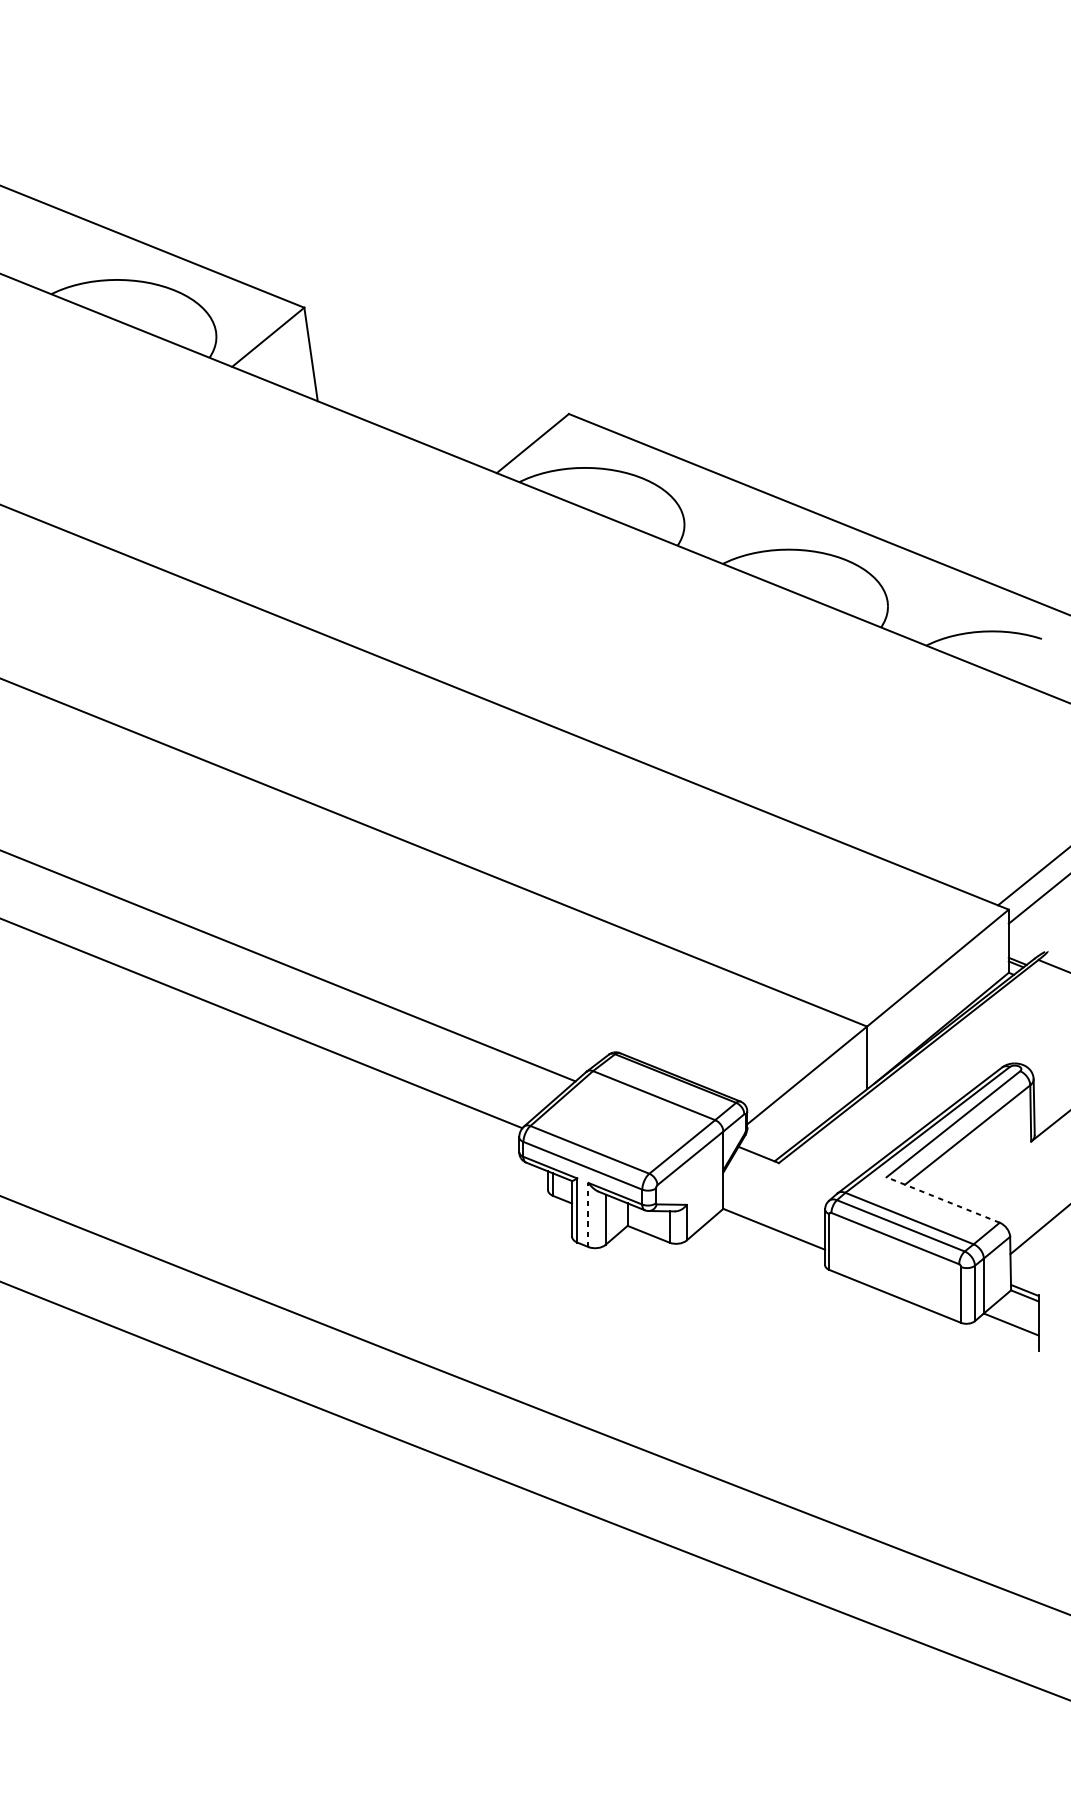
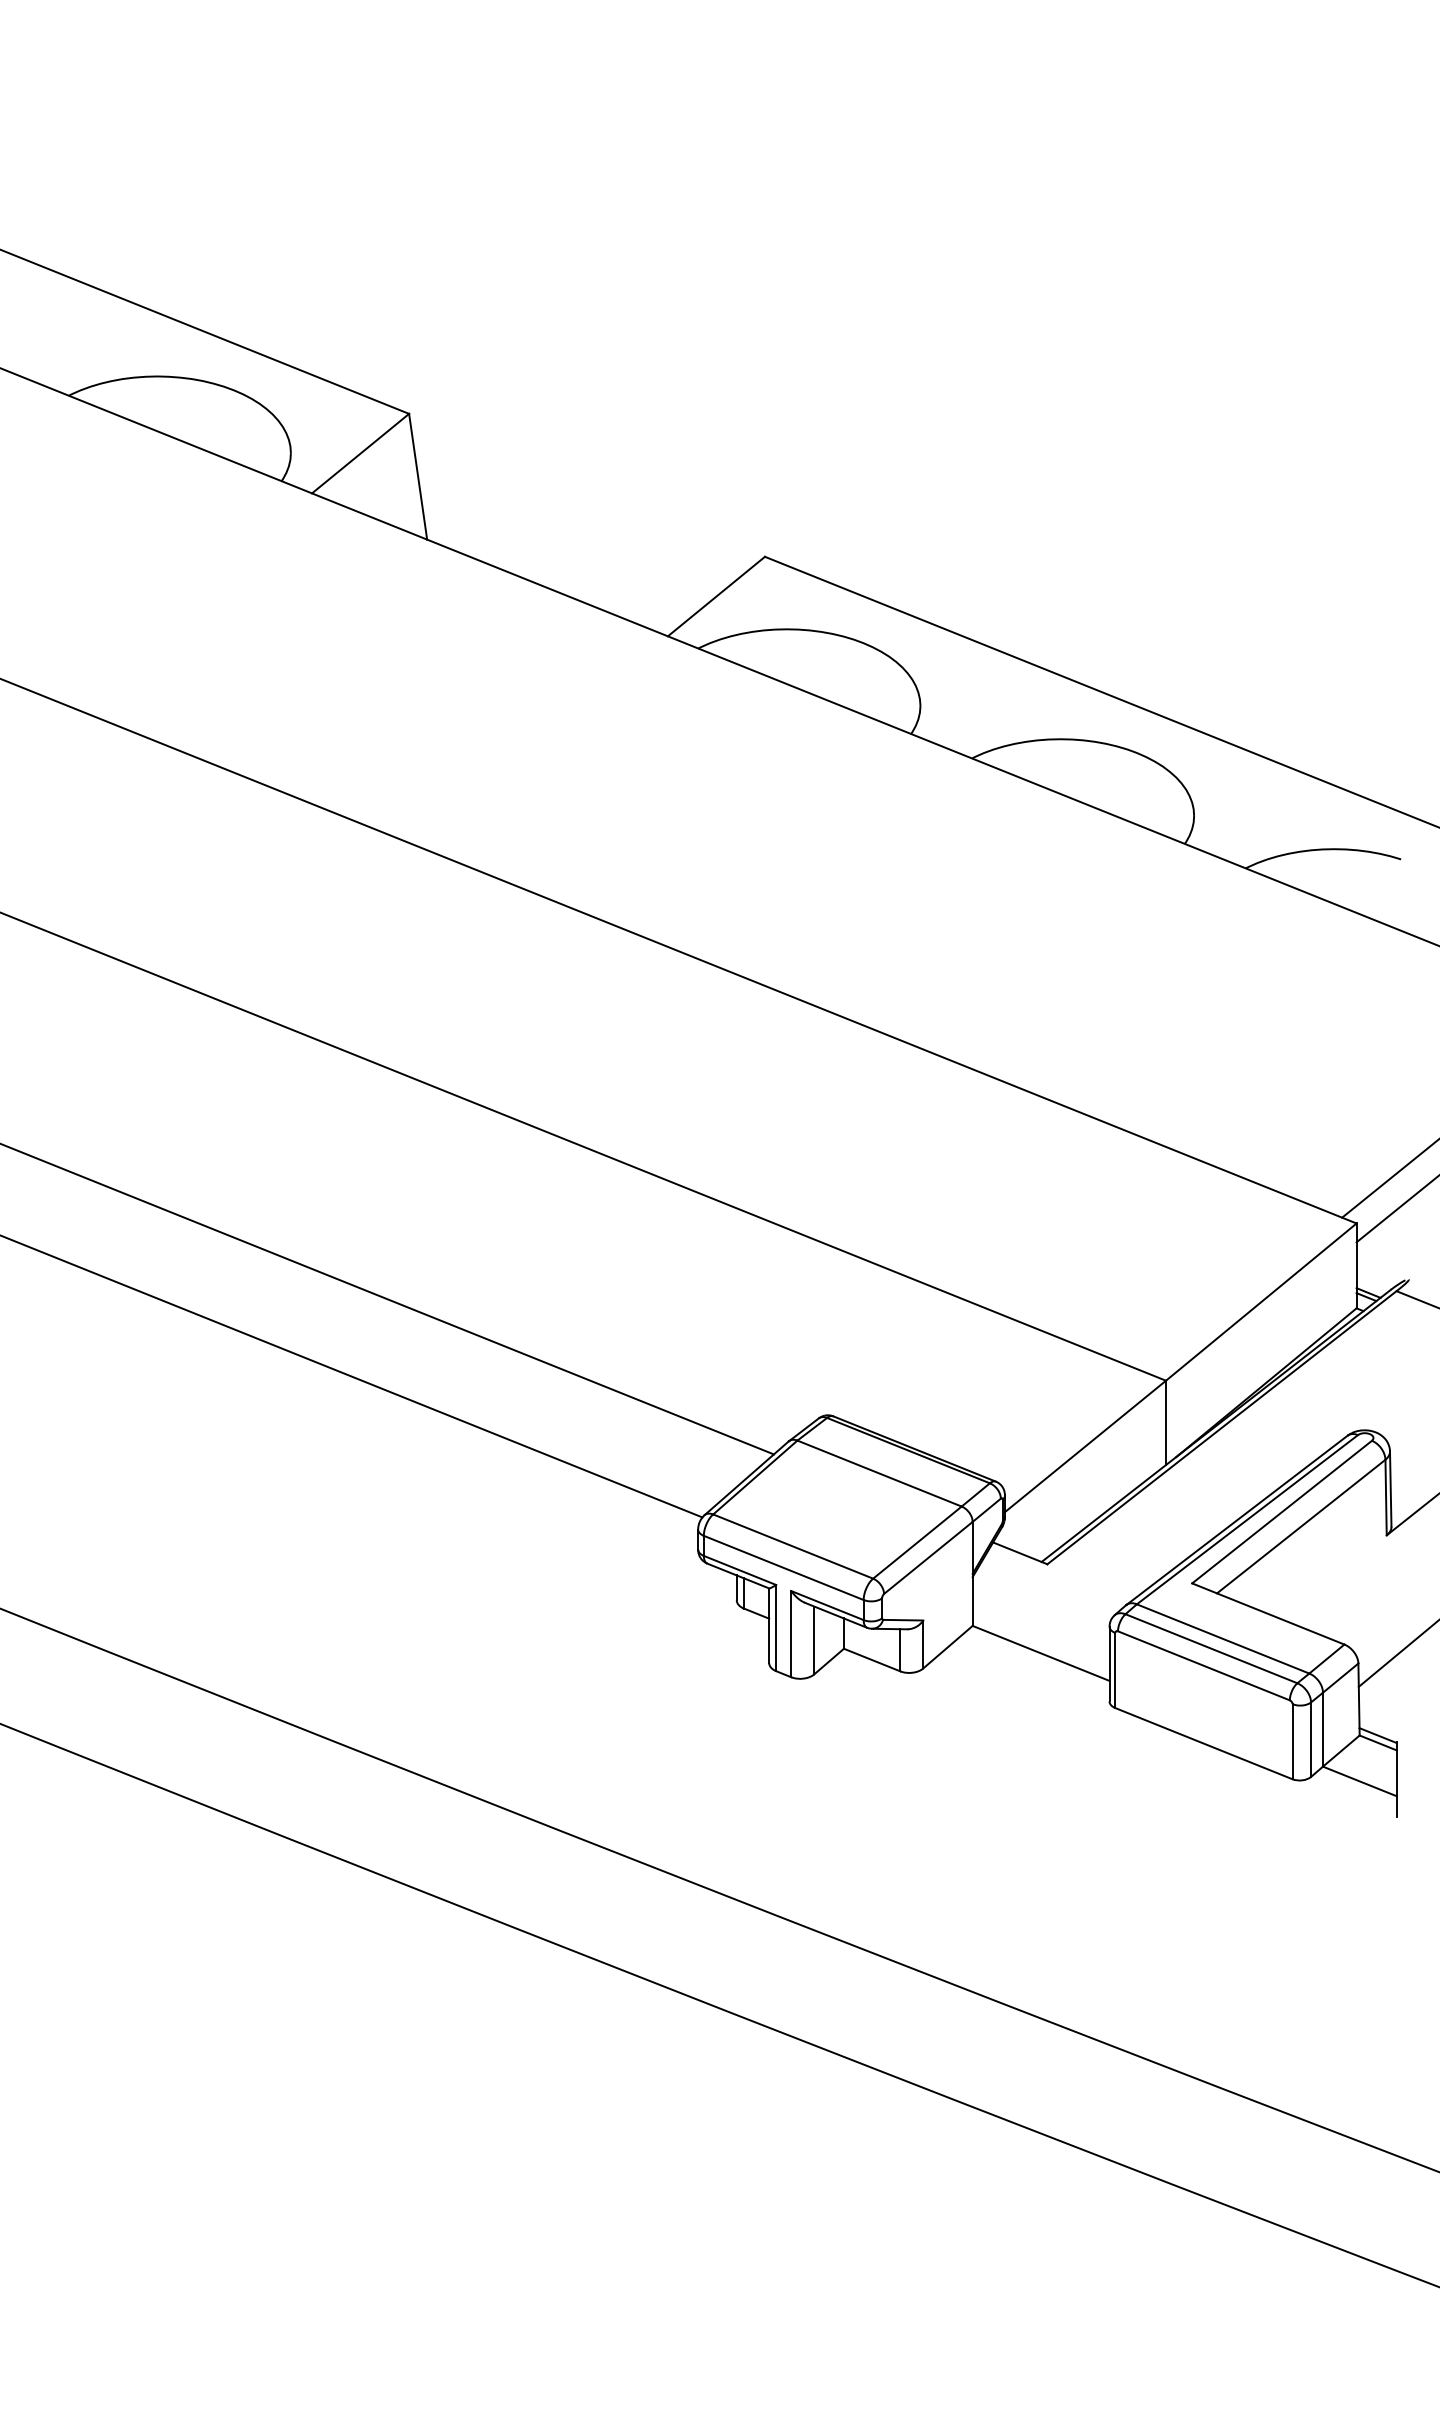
line: (942, 1199) -> (1267, 1613), dashed -> solid
line: (588, 1214) -> (791, 1633), dashed -> solid

